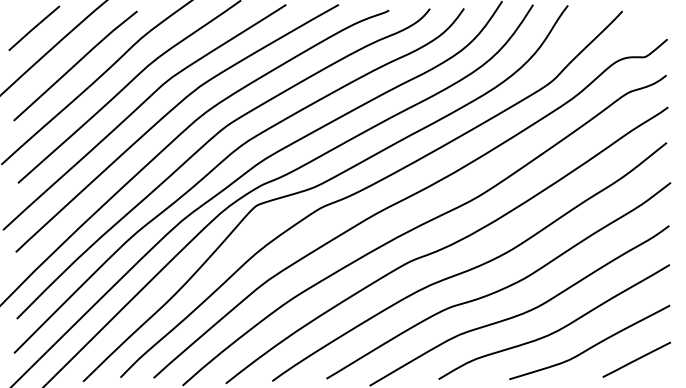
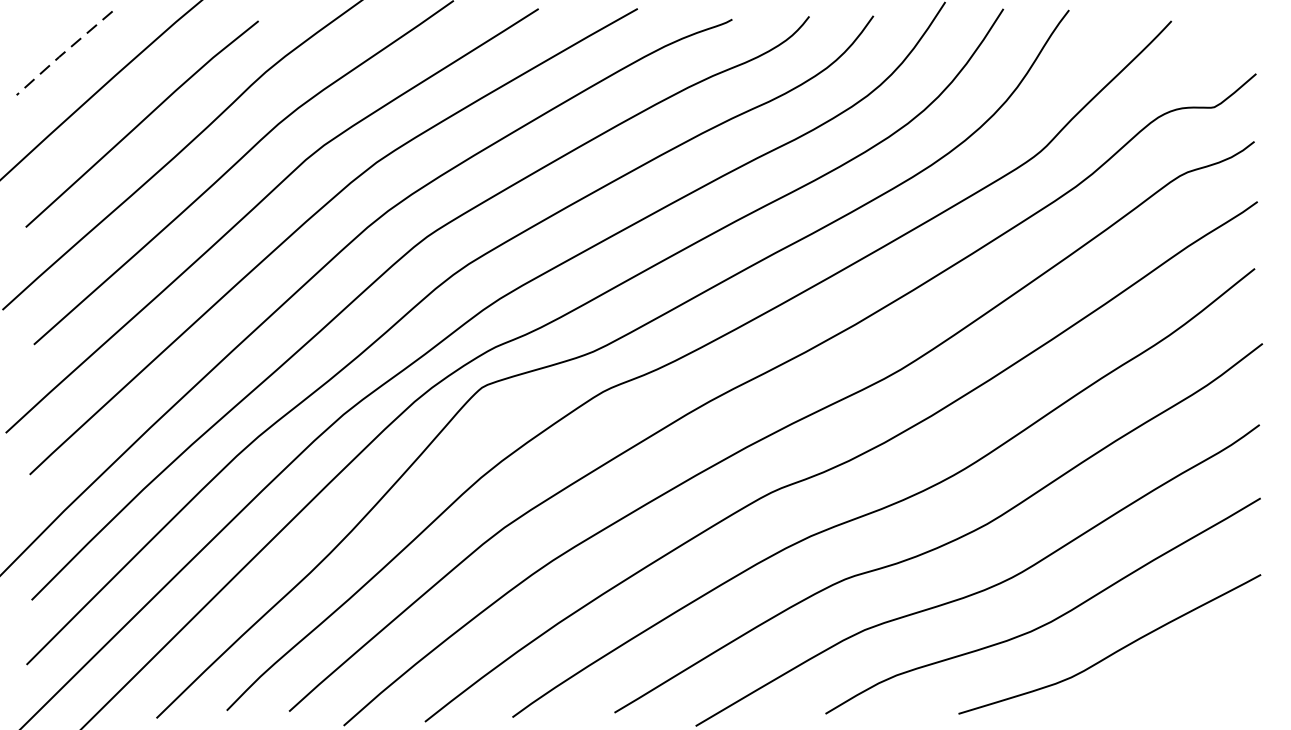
line: (33, 28) -> (63, 53), solid -> dashed
line: (636, 359) -> (1197, 676), removed

